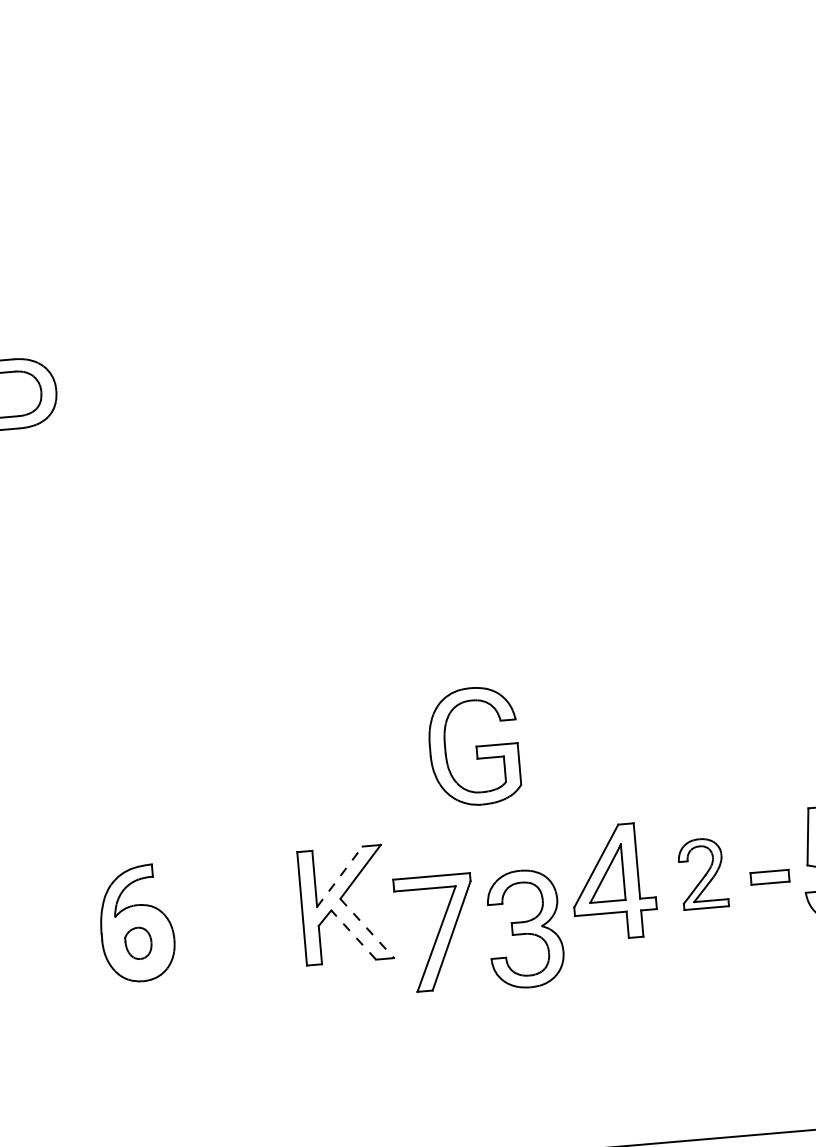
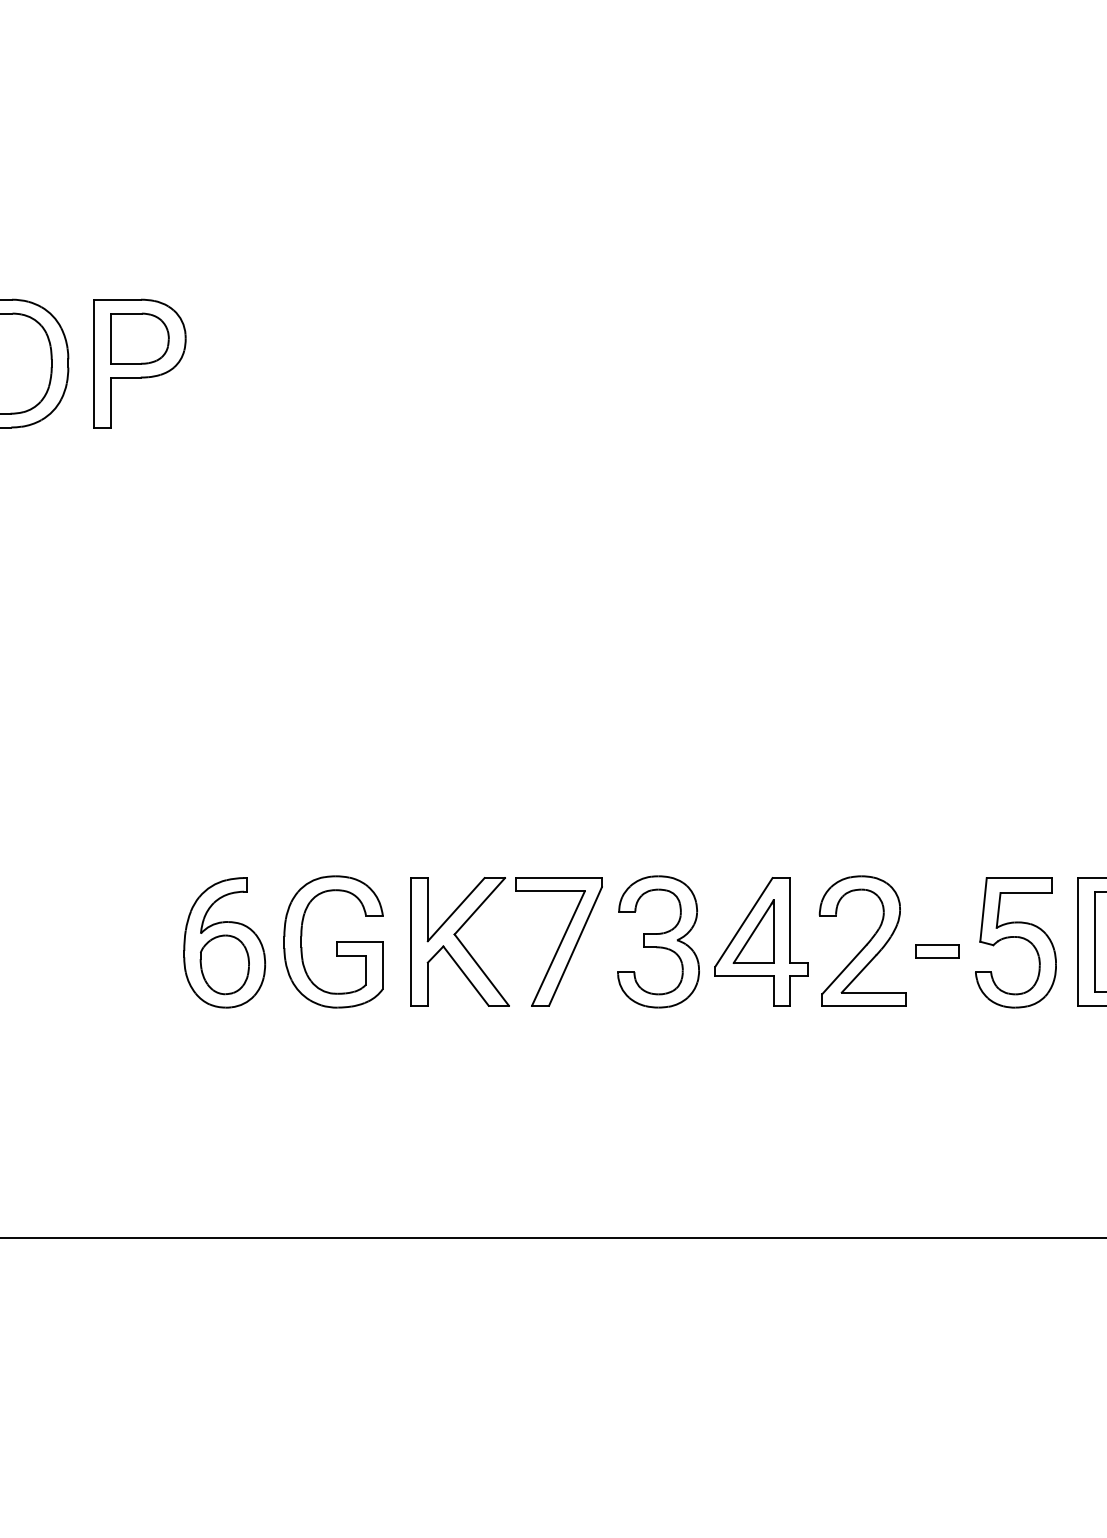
part: (473, 746) -> (333, 941), moved
part: (702, 873) -> (862, 940), size x1.67
line: (340, 876) -> (456, 909), dashed -> solid
line: (366, 928) -> (481, 970), dashed -> solid
part: (525, 928) -> (658, 941), moved
part: (436, 932) -> (558, 941), moved
line: (353, 934) -> (465, 975), dashed -> solid
part: (138, 943) -> (224, 964), size x1.67

